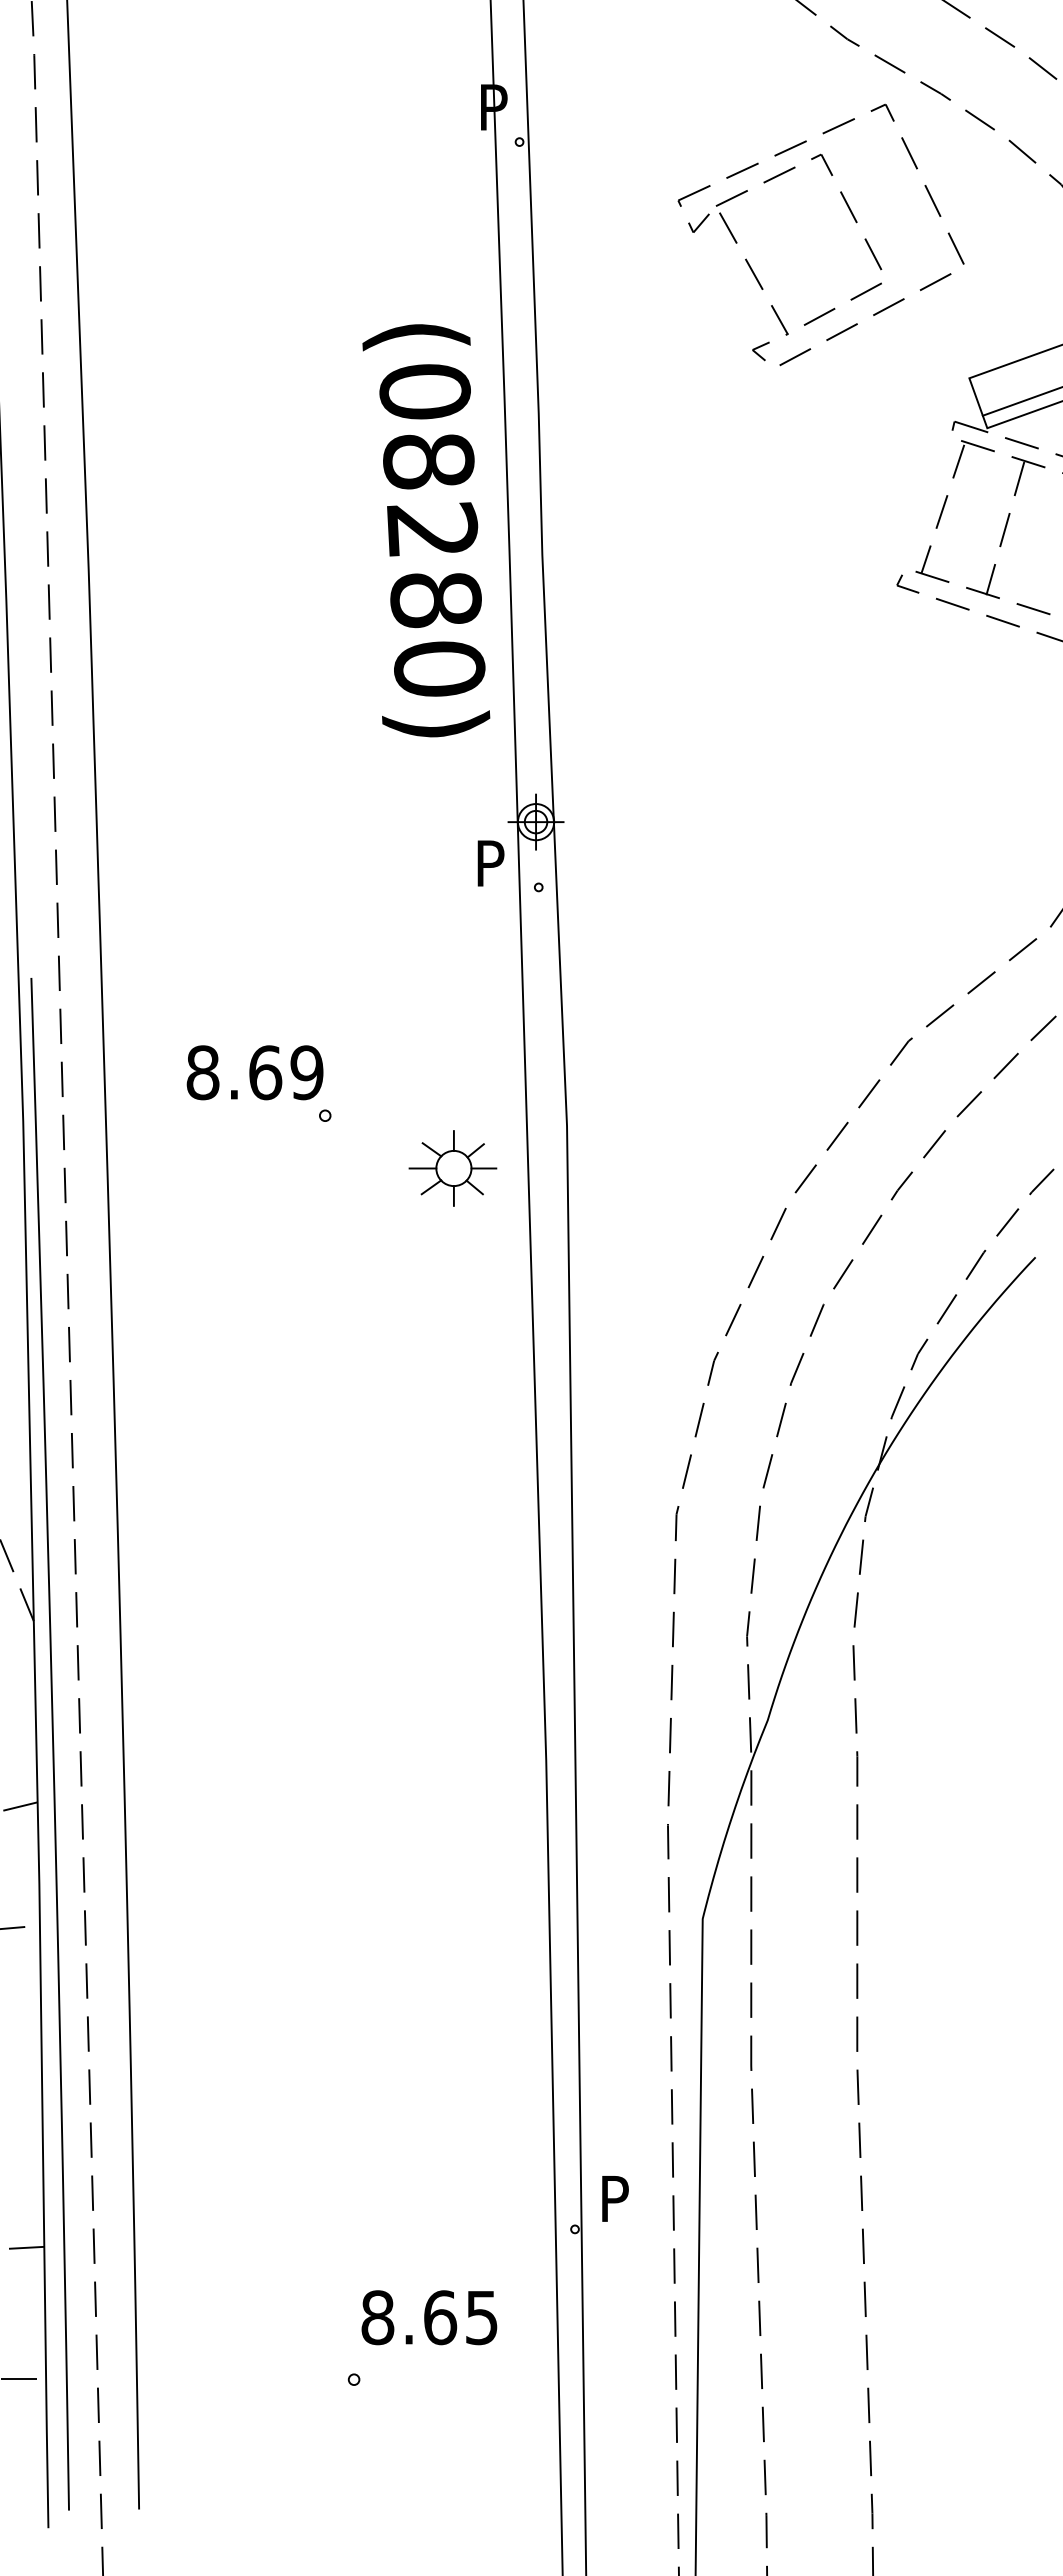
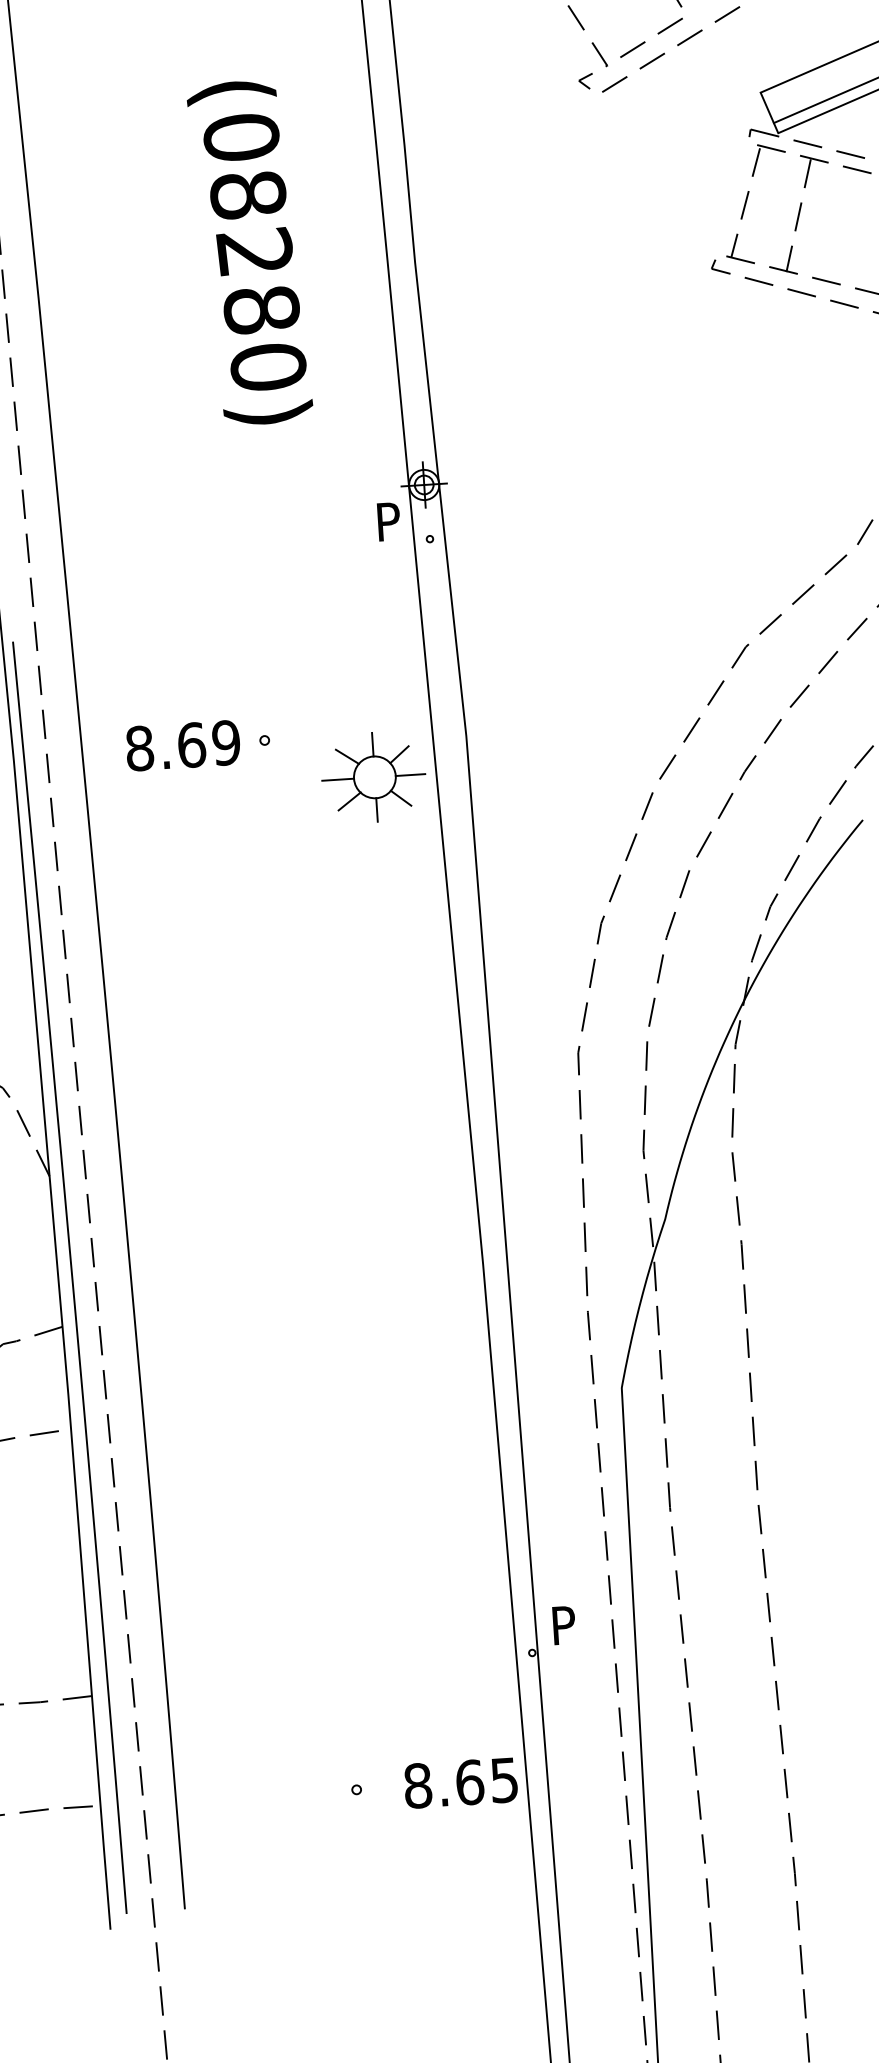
text: (426, 530) -> (250, 252), moved
text: (254, 1072) -> (182, 745), moved
part: (452, 1168) -> (373, 777), size x1.43
text: (429, 2317) -> (460, 1782), moved

